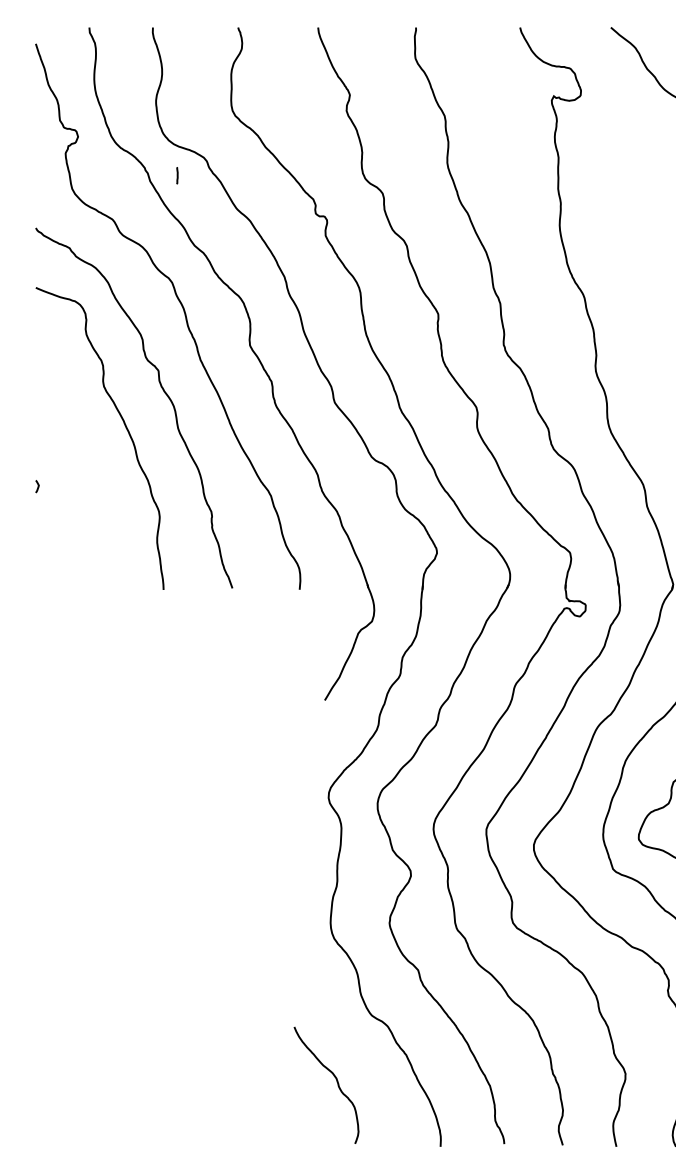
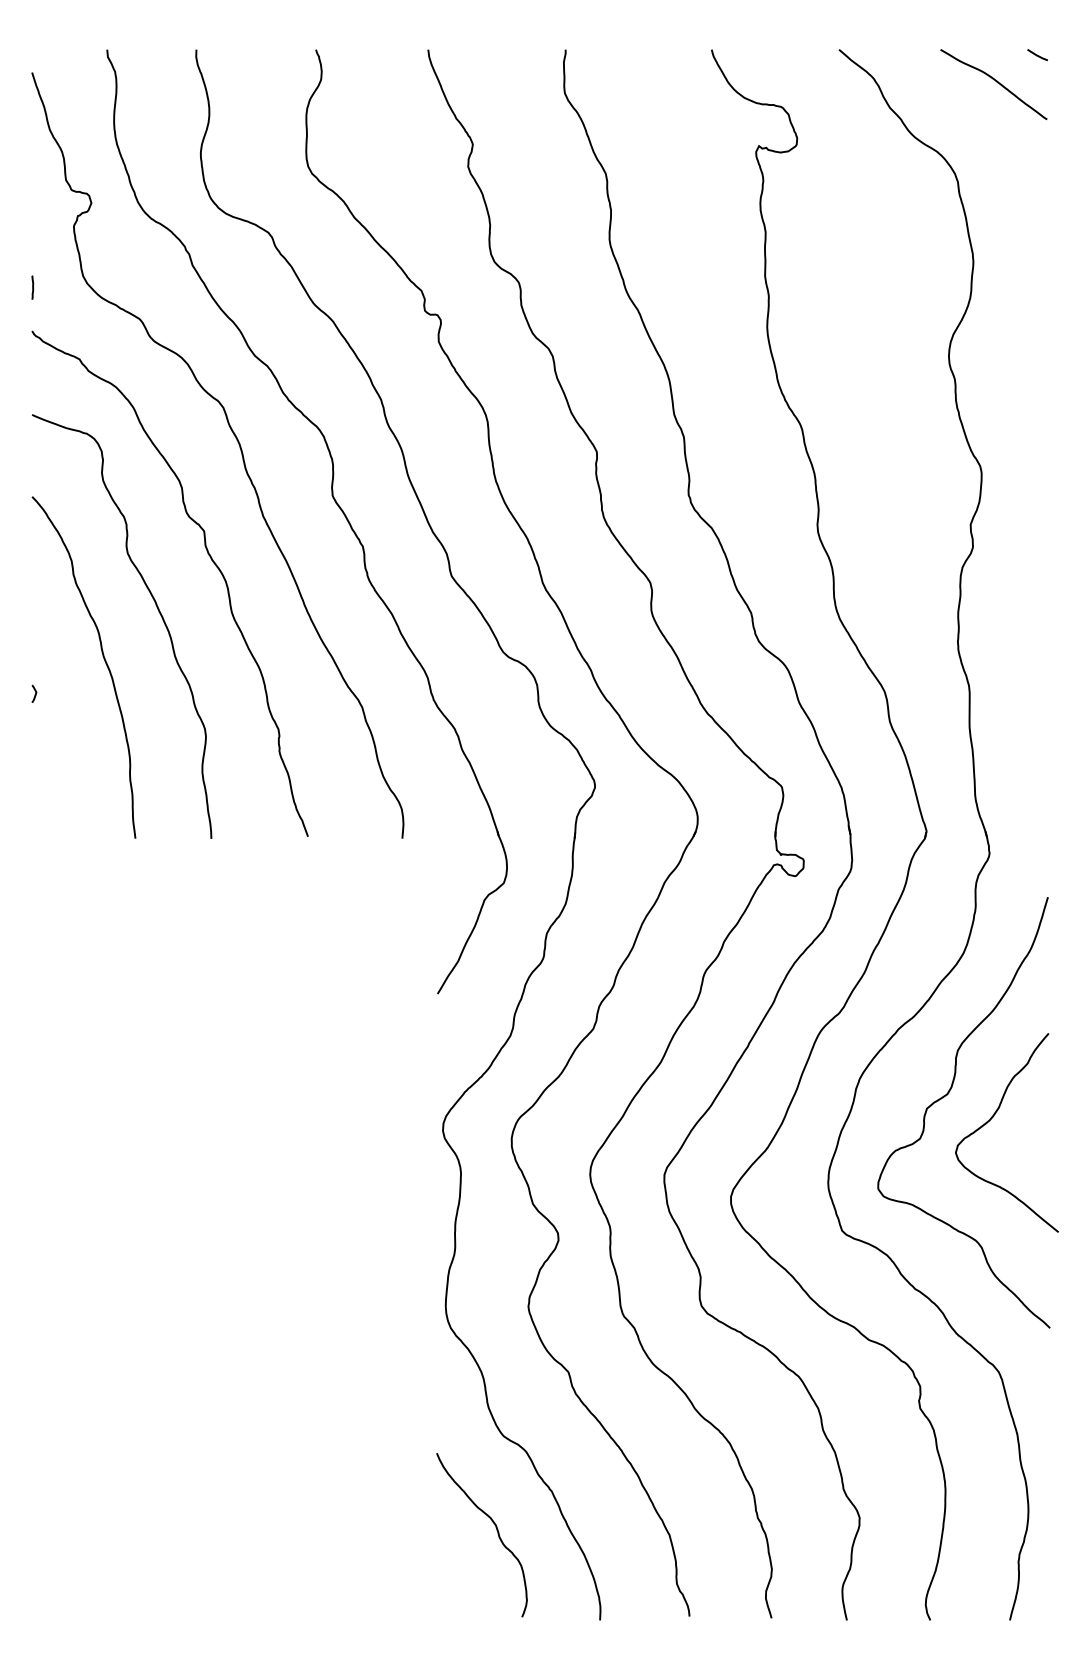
line: (177, 175) -> (32, 287), moved
curve: (86, 462) -> (103, 659), added
curve: (336, 1082) -> (496, 1530), moved

